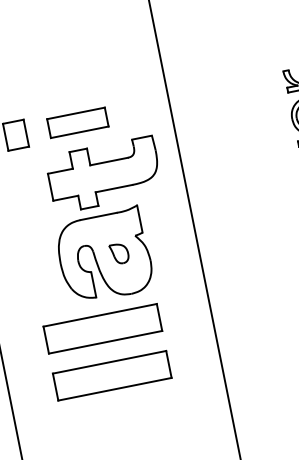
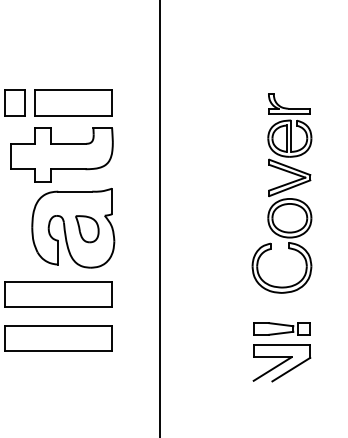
part: (77, 122) -> (73, 102), size x1.43
part: (103, 174) -> (61, 154), moved
part: (119, 254) -> (87, 229), size x1.43

